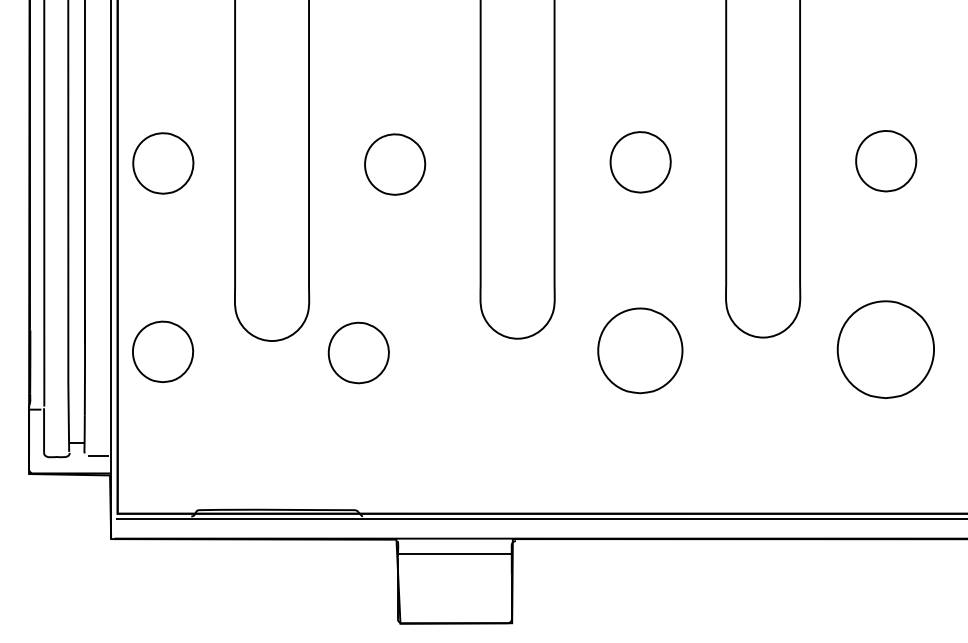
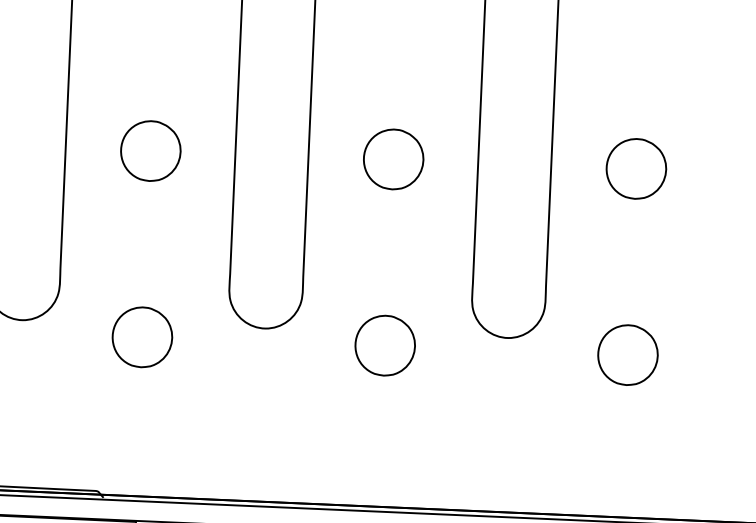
part: (885, 349) -> (627, 355), size x0.62
part: (640, 350) -> (385, 345), size x0.71
part: (358, 352) -> (142, 336), moved

